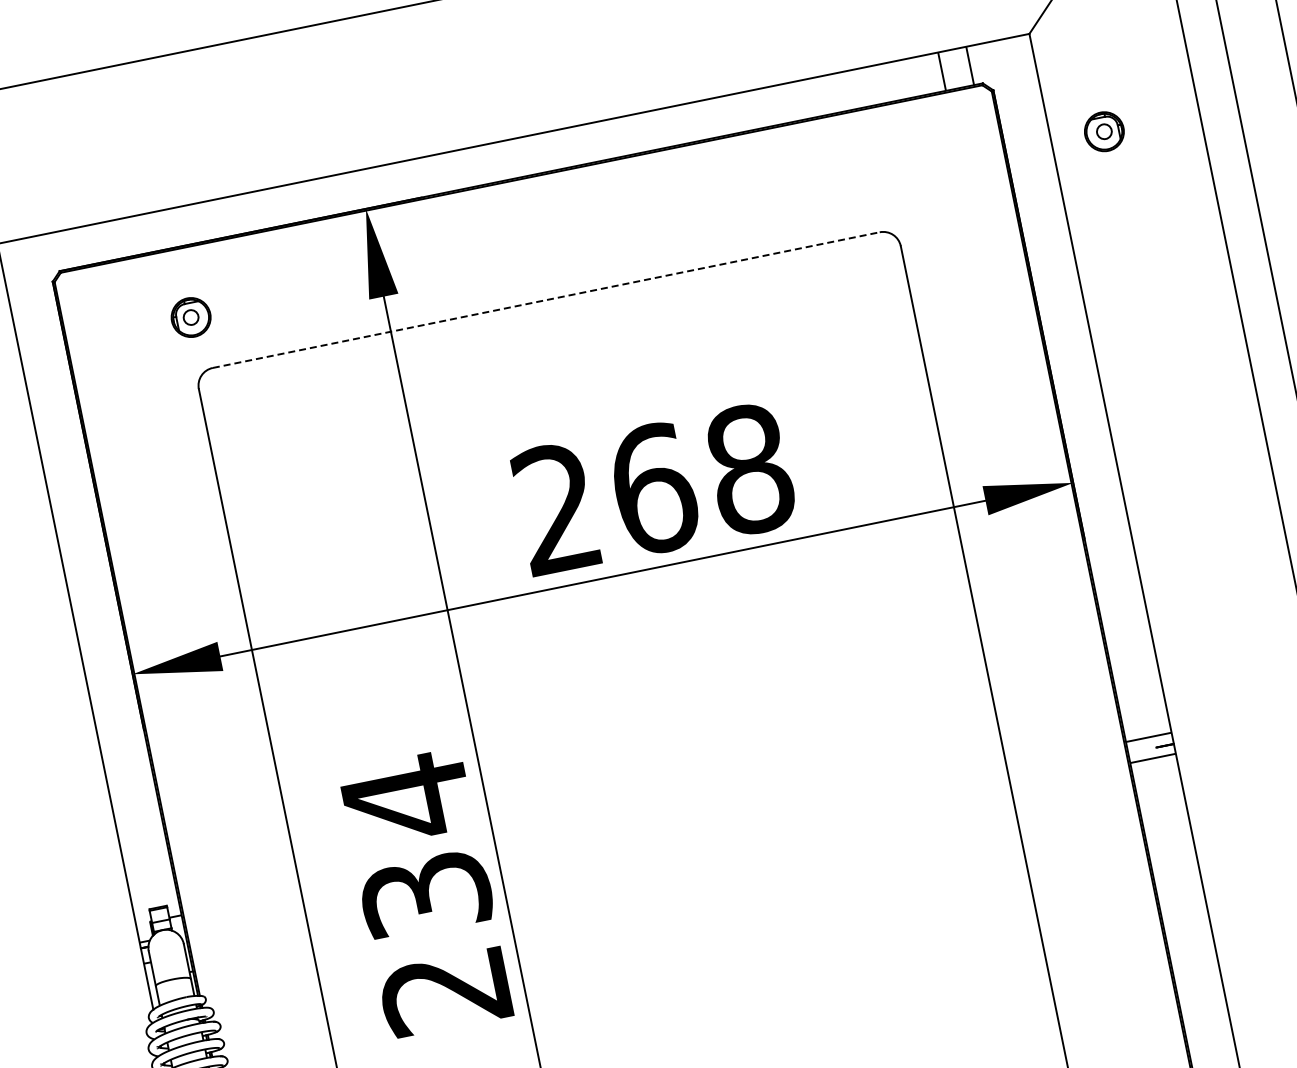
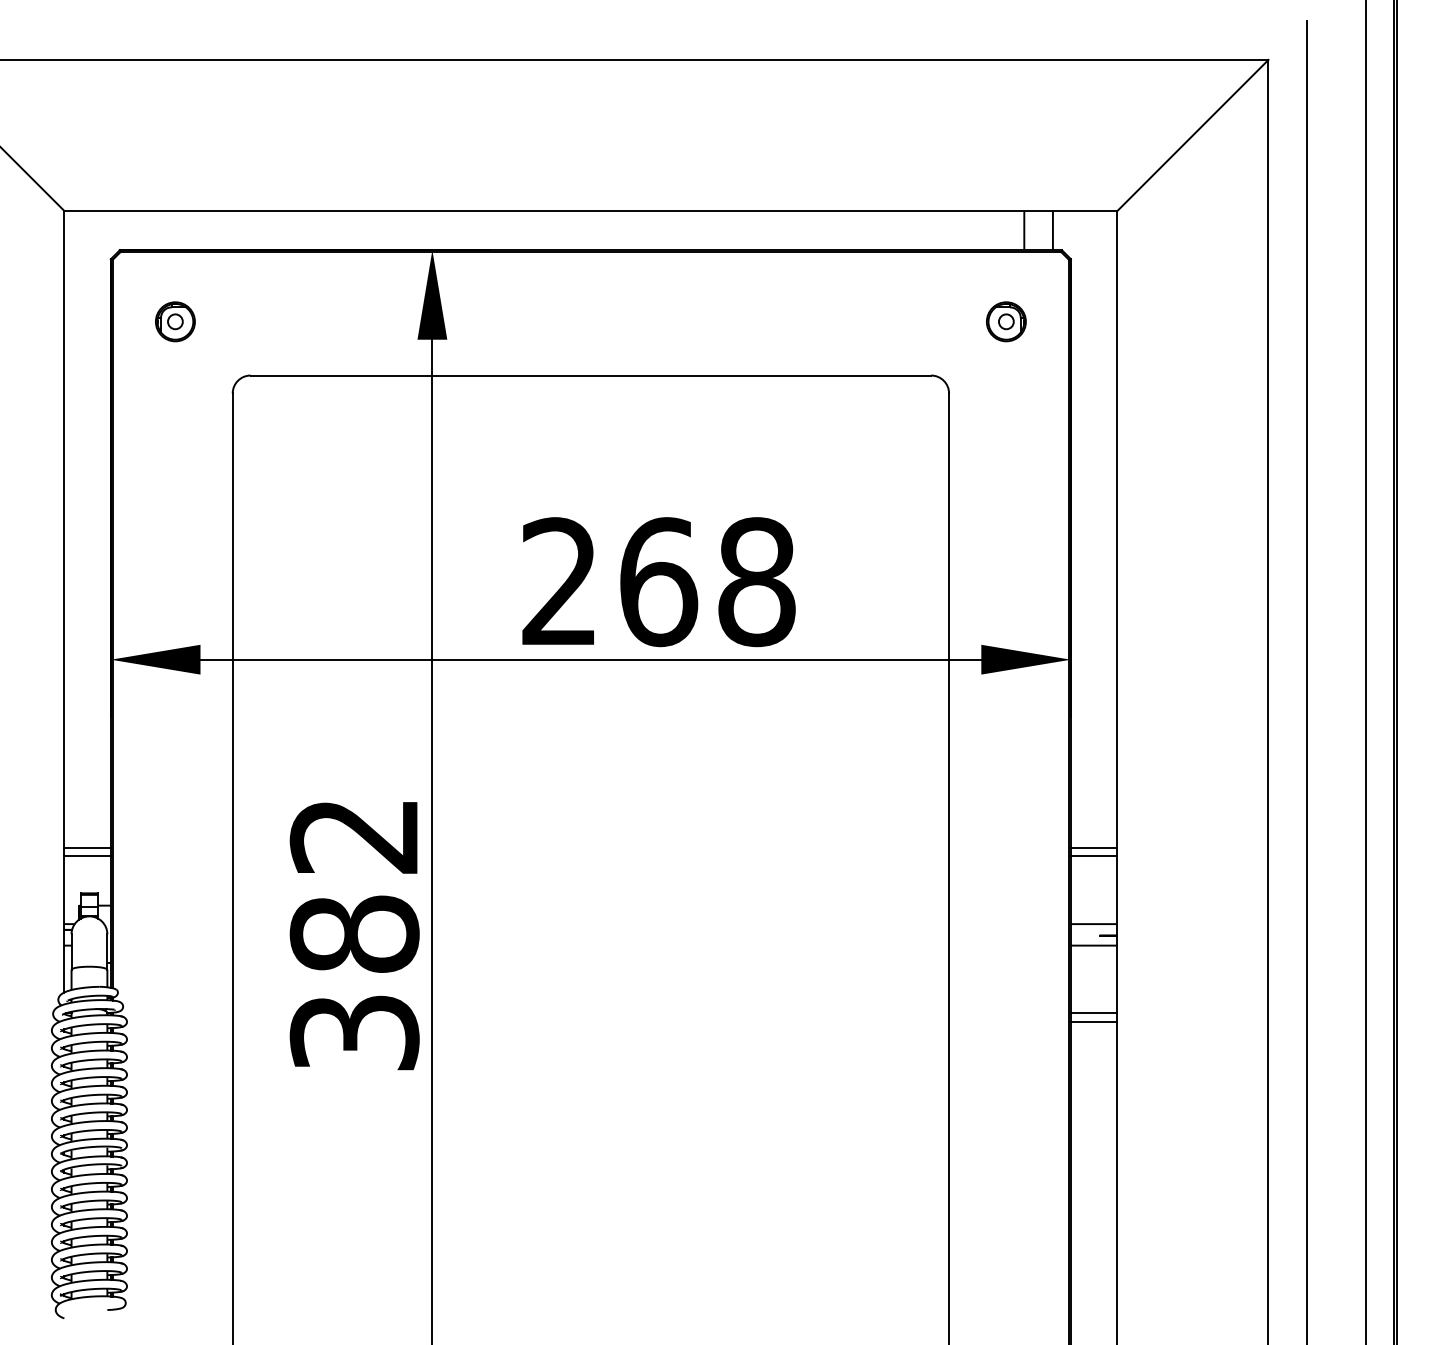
part: (1104, 131) -> (1006, 321), moved
line: (546, 299) -> (591, 375), dashed -> solid
part: (191, 317) -> (175, 321), moved
line: (1133, 663) -> (1093, 848), added
line: (1134, 671) -> (1093, 856), added
line: (1165, 825) -> (1093, 1013), added
line: (1167, 832) -> (1093, 1021), added
line: (147, 863) -> (87, 848), added
line: (148, 871) -> (87, 856), added
text: (425, 893) -> (354, 932), 234 -> 382

